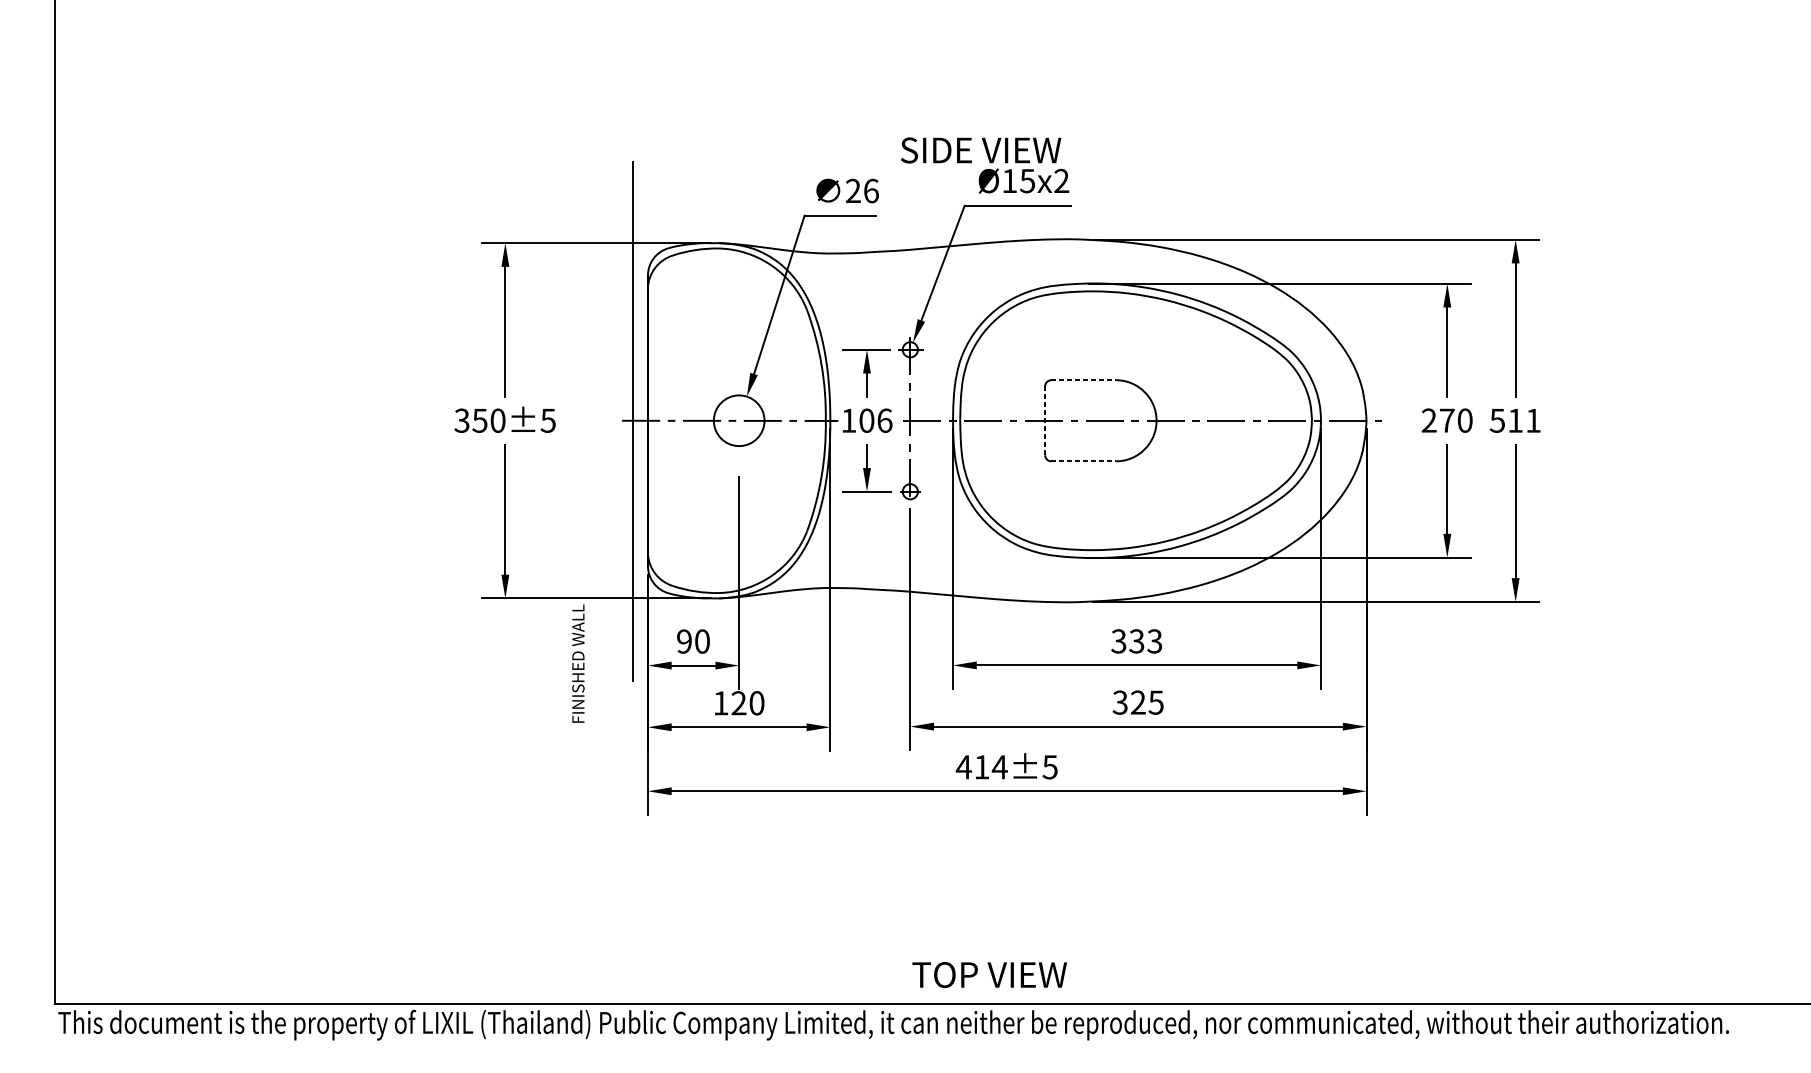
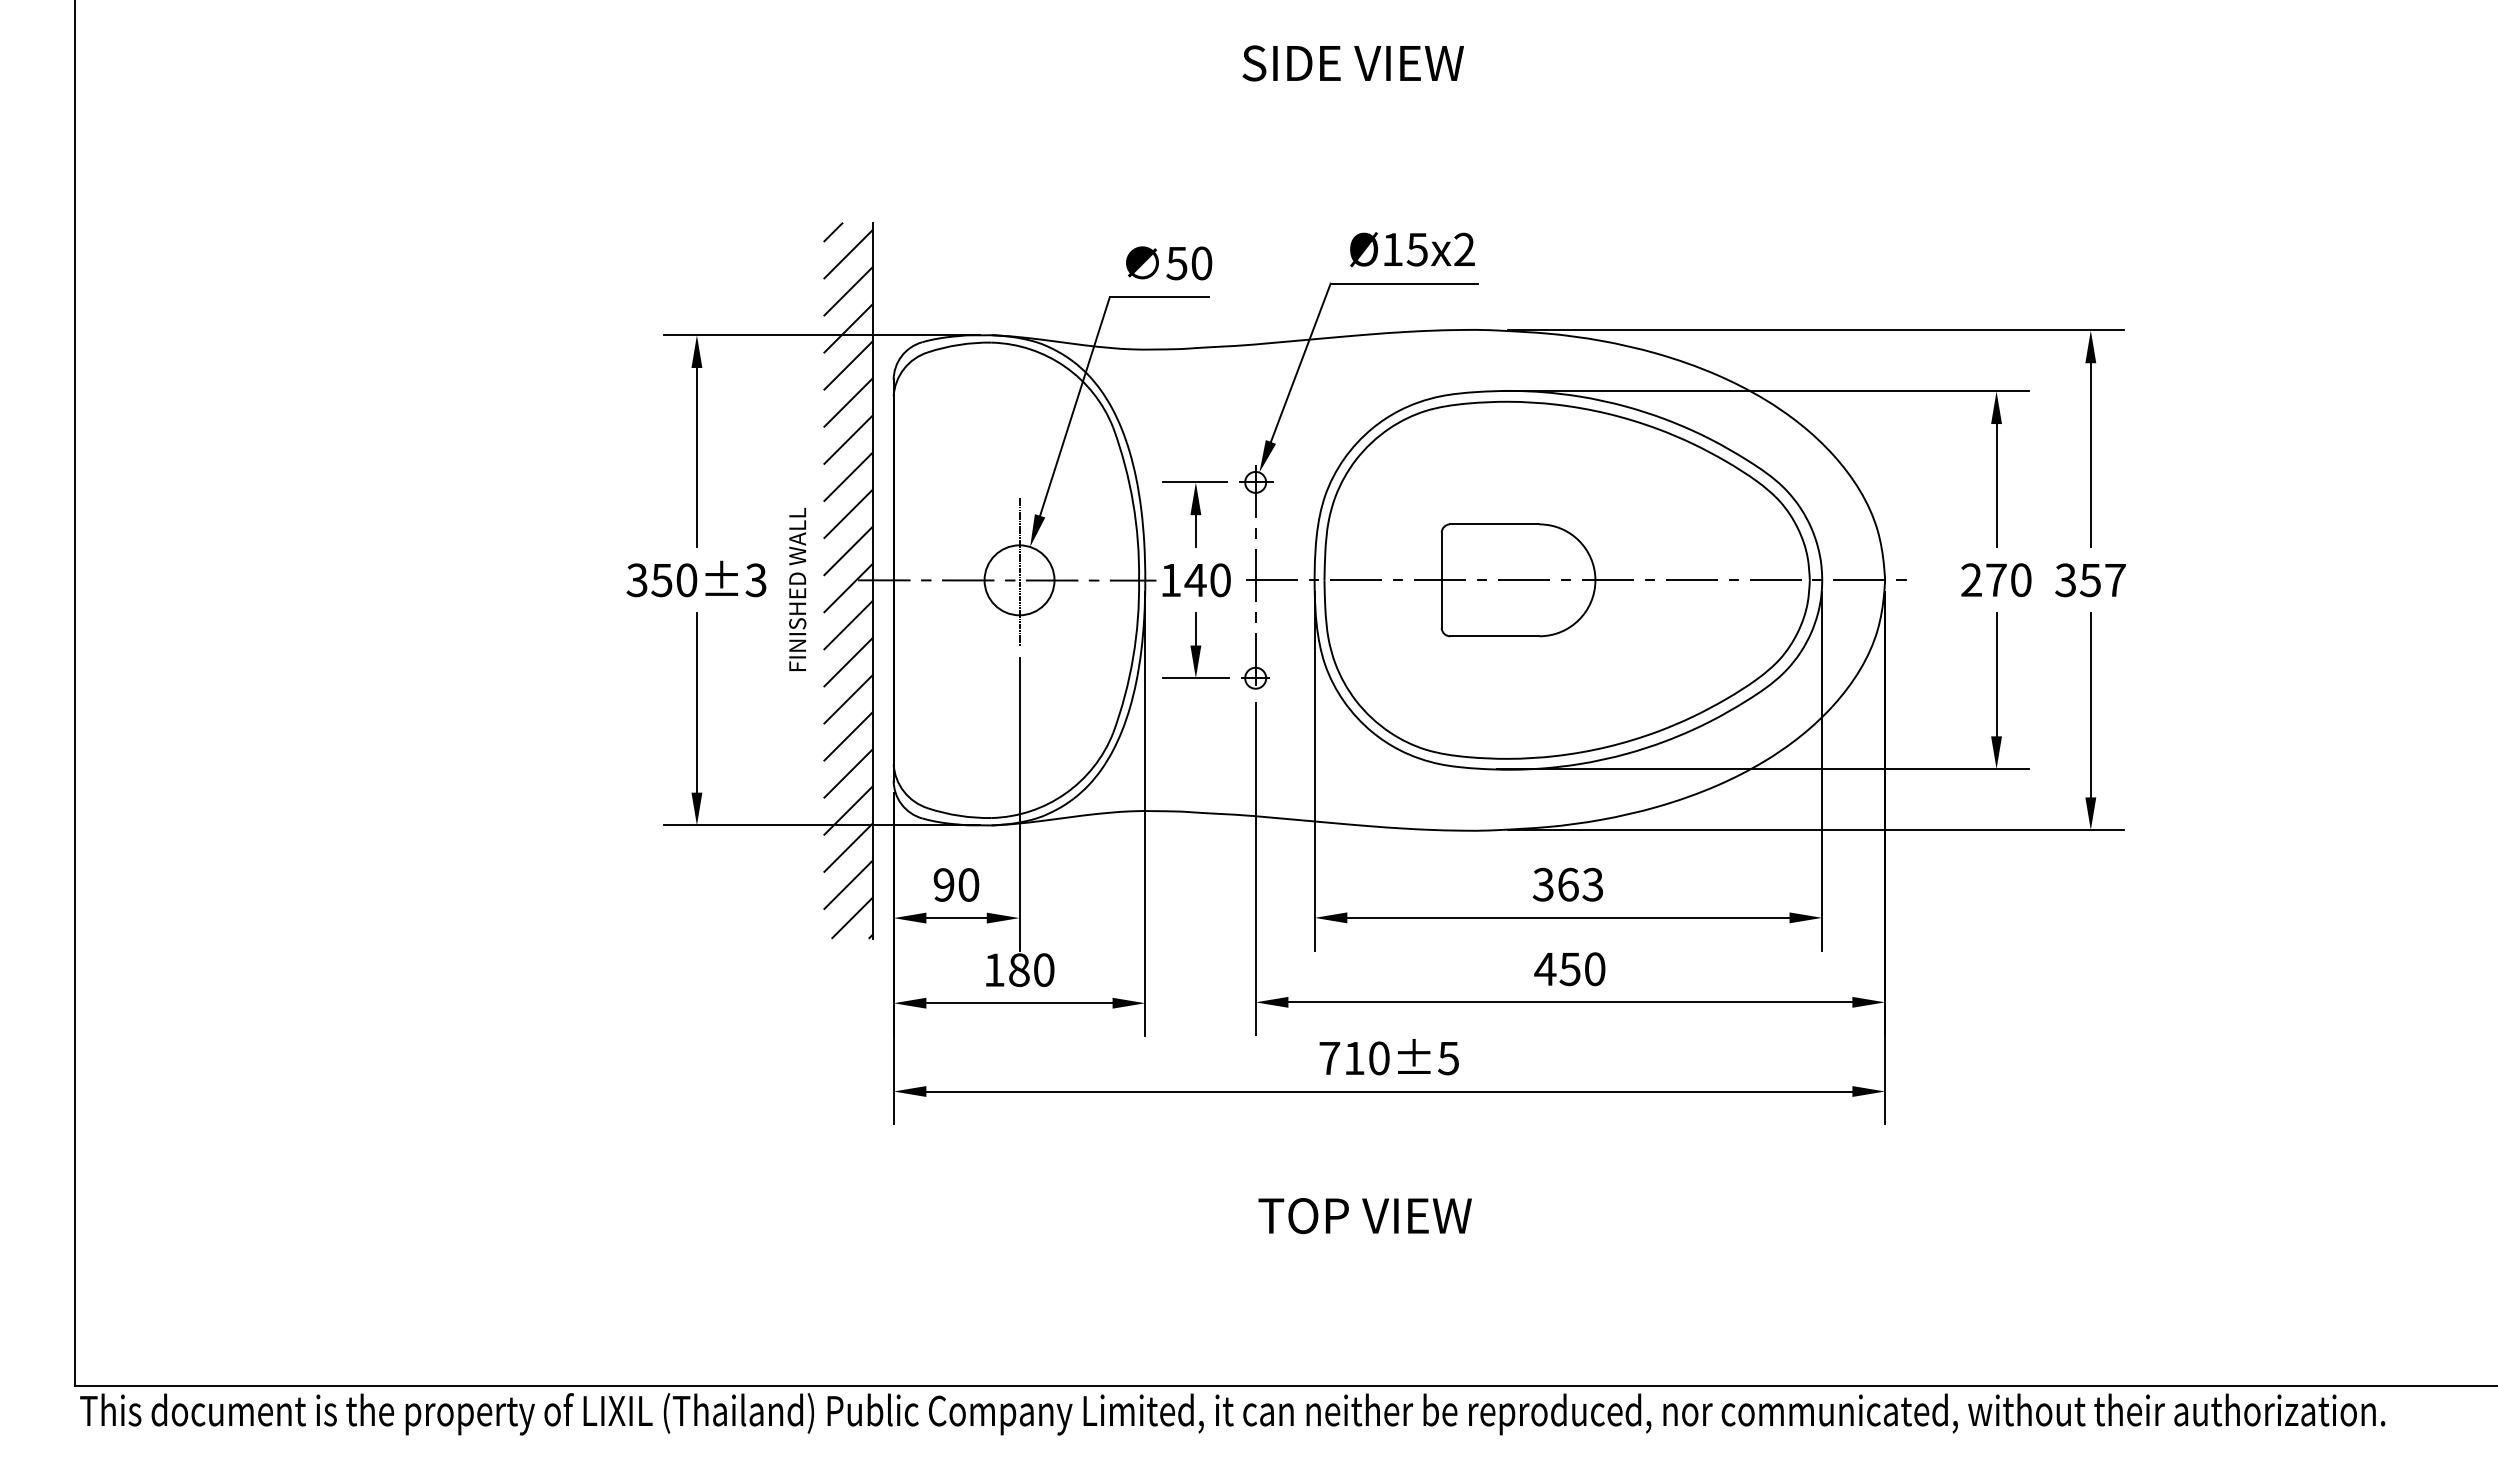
text: (980, 150) -> (1352, 63), moved
text: (862, 191) -> (1189, 263), 26 -> 50
line: (1083, 380) -> (1494, 524), dashed -> solid
line: (739, 415) -> (1019, 572), added
text: (547, 420) -> (755, 579), 350±5 -> 350±3
hatch: (614, 420) -> (847, 580), added
text: (875, 420) -> (1207, 580), 106 -> 140
line: (1045, 420) -> (1441, 580), dashed -> solid
text: (1515, 420) -> (2090, 580), 511 -> 357
line: (1083, 461) -> (1494, 636), dashed -> solid
text: (1136, 641) -> (1567, 884), 333 -> 363
text: (578, 662) -> (797, 588), moved
text: (739, 702) -> (1019, 969), 120 -> 180
text: (1137, 702) -> (1569, 969), 325 -> 450
text: (981, 767) -> (1354, 1058), 414±5 -> 710±5
text: (989, 975) -> (1364, 1216), moved

